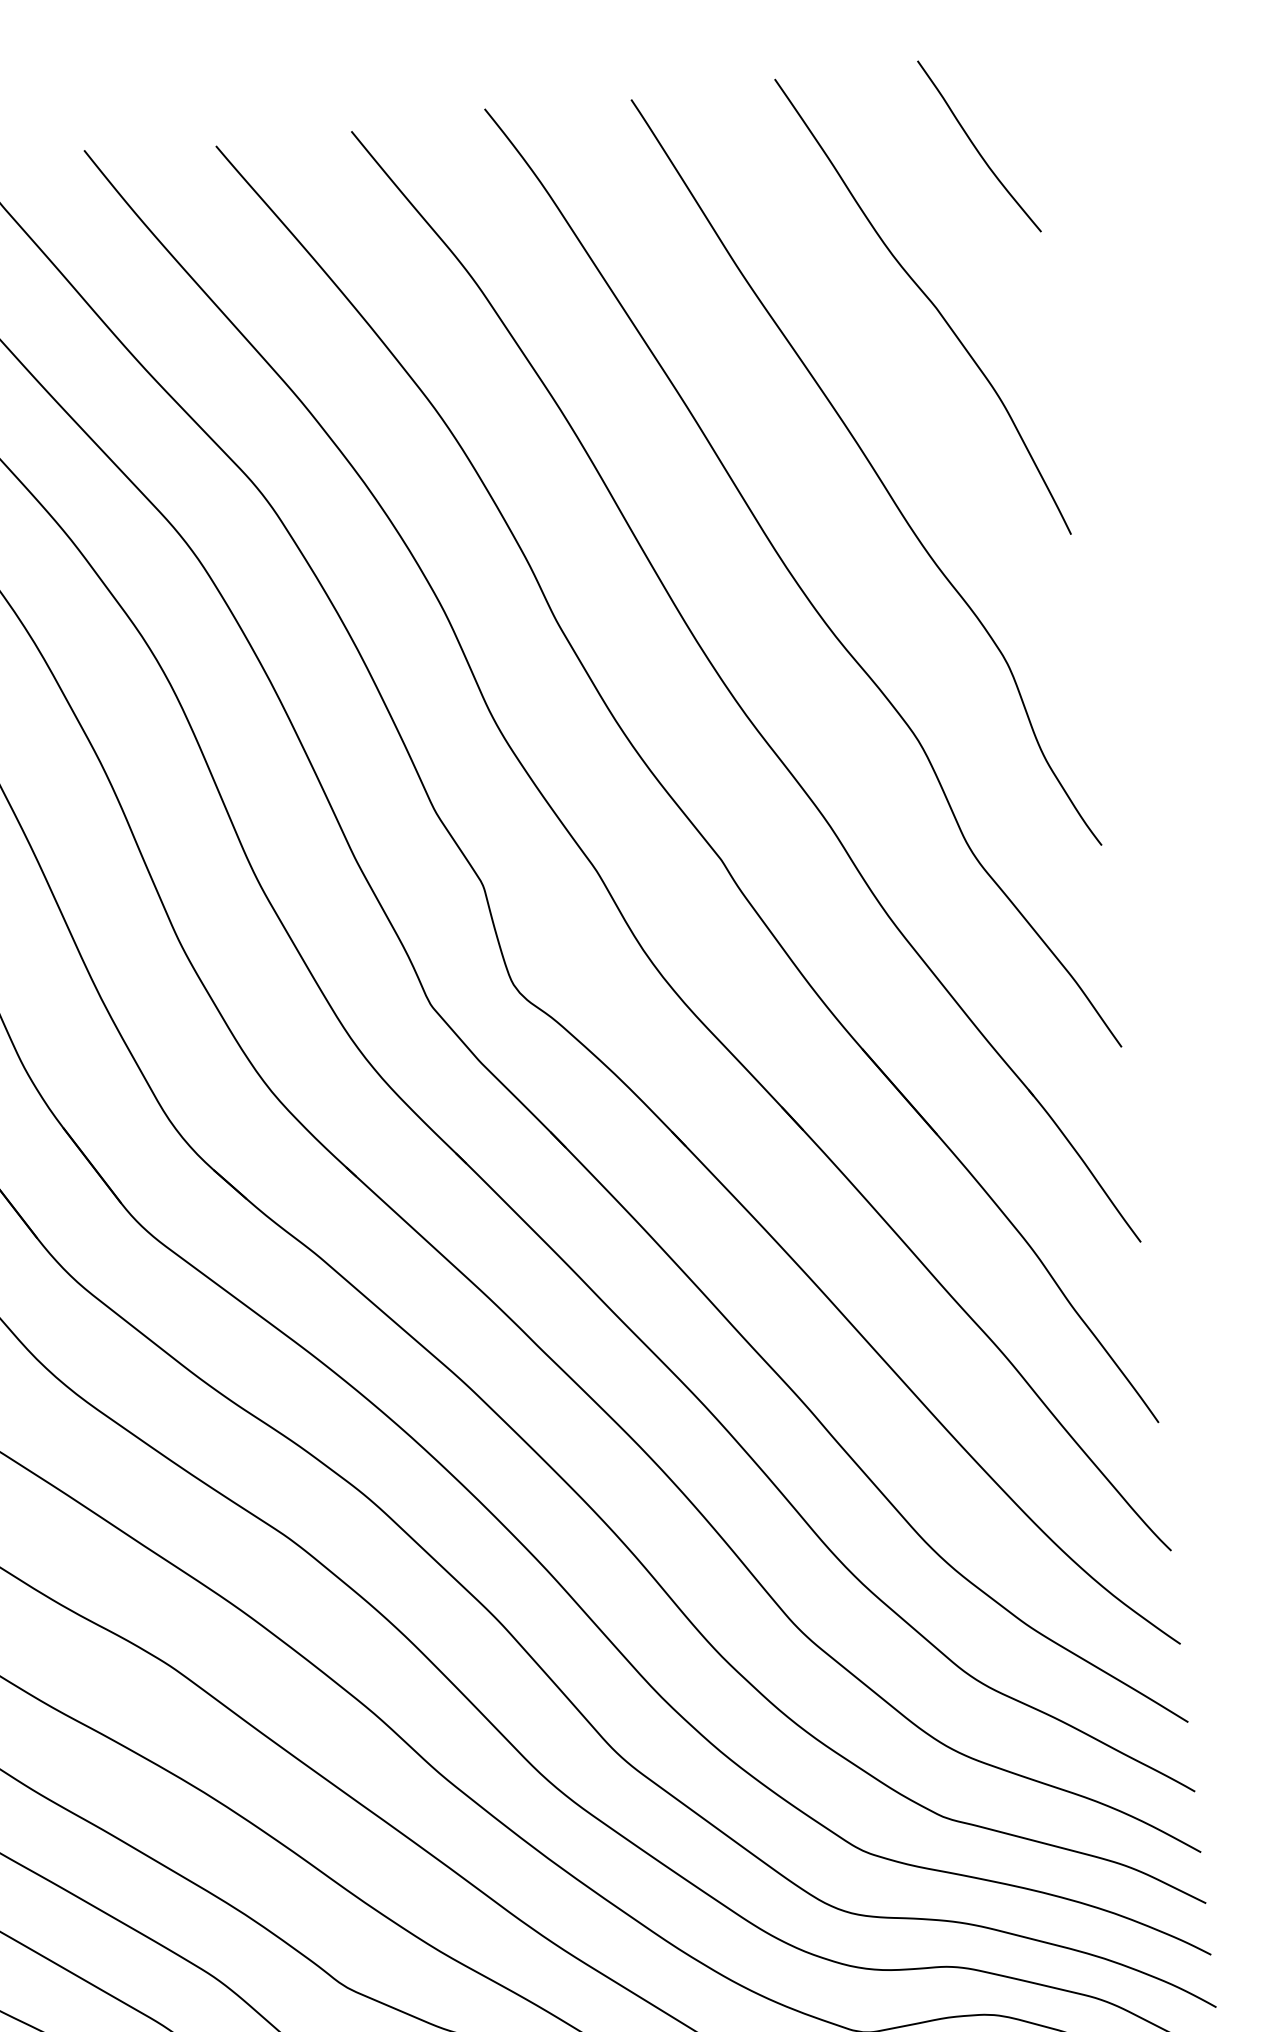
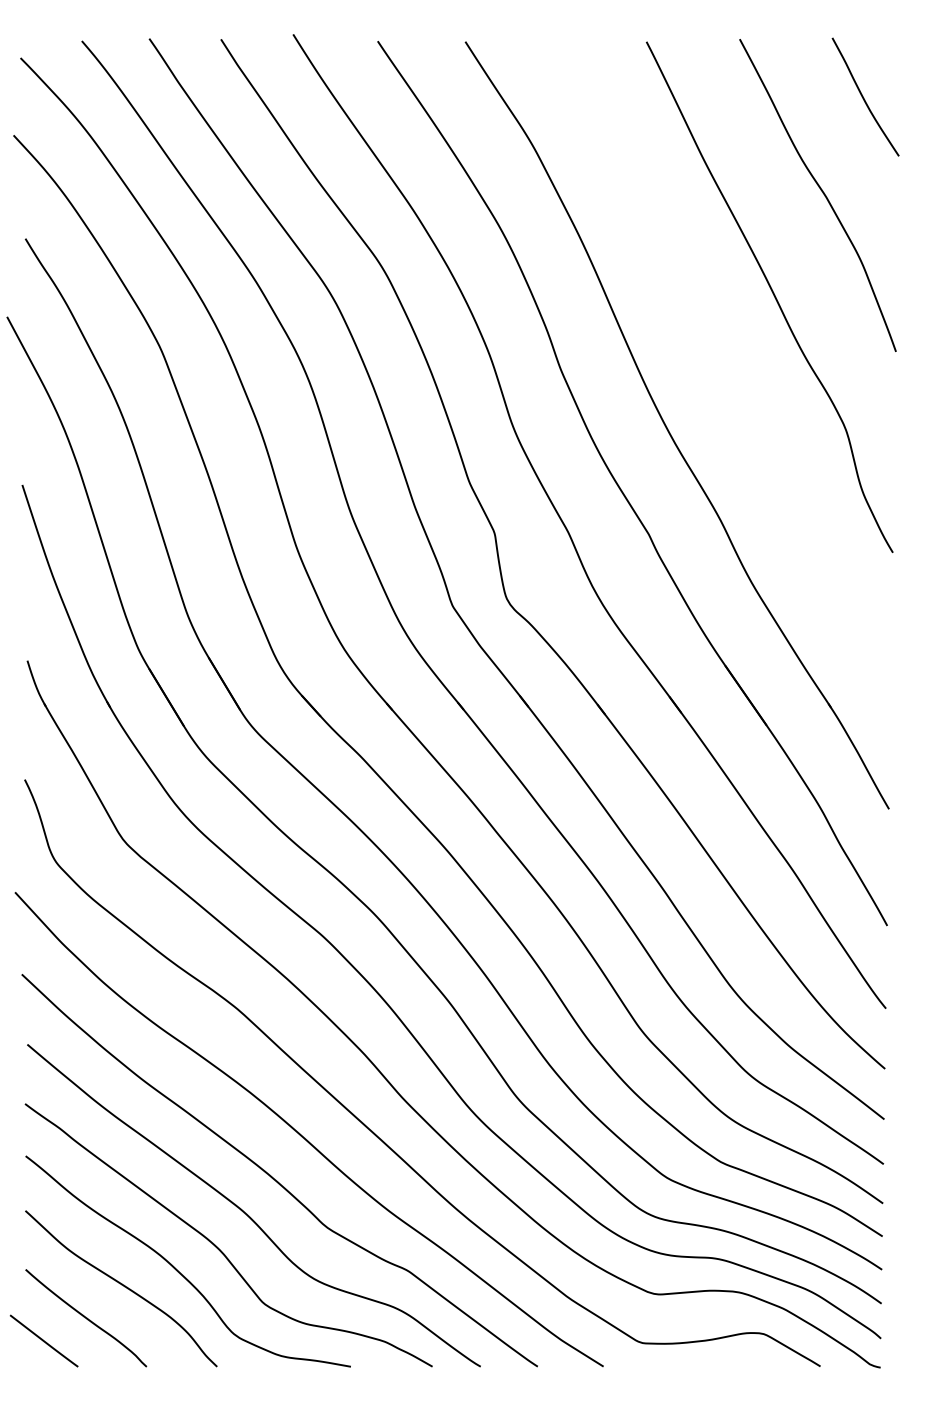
curve: (796, 579) -> (717, 360), removed

